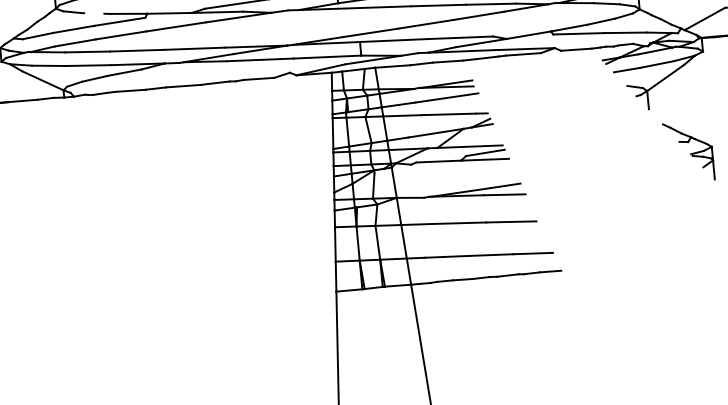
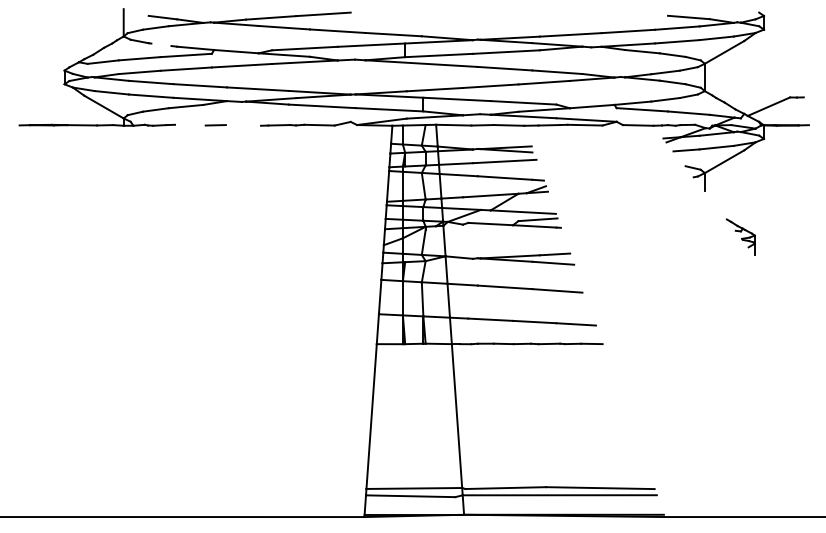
line: (183, 86) -> (243, 125), removed
line: (130, 90) -> (190, 124), removed
part: (688, 150) -> (740, 236), size x0.6

